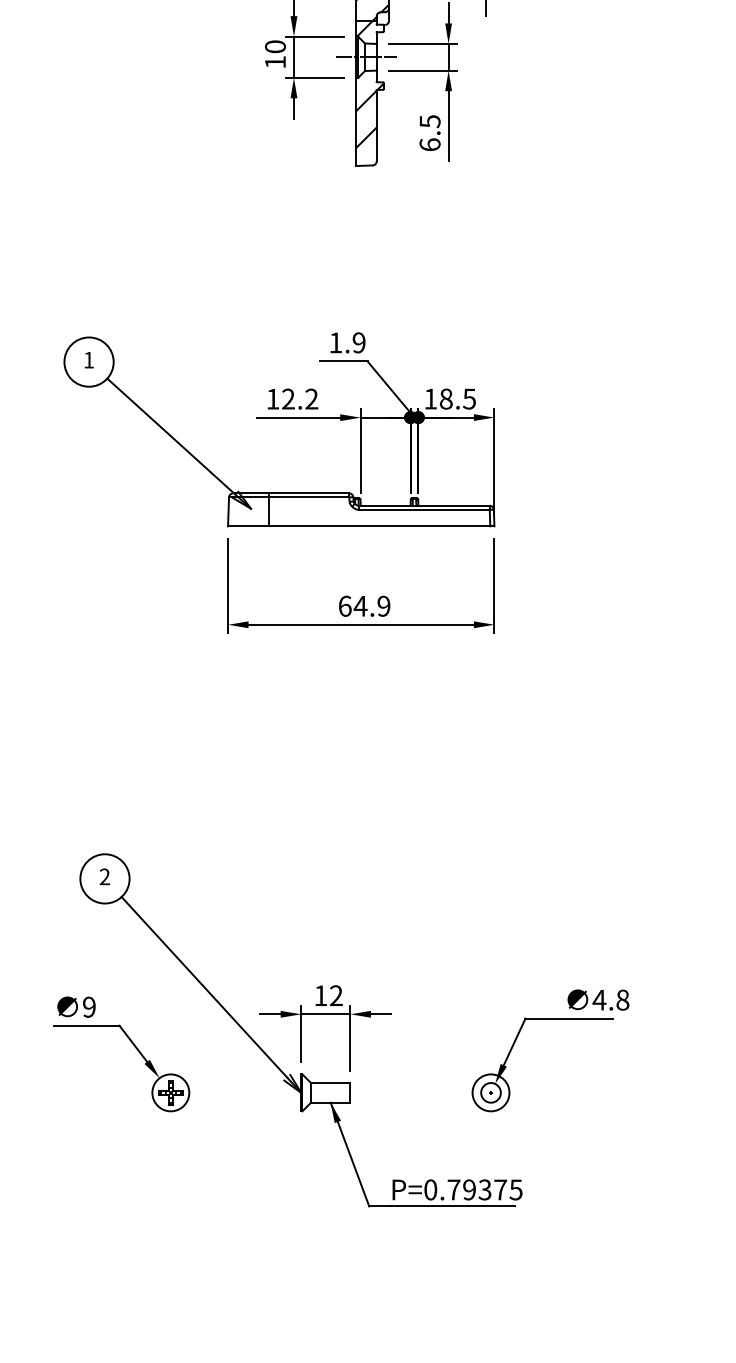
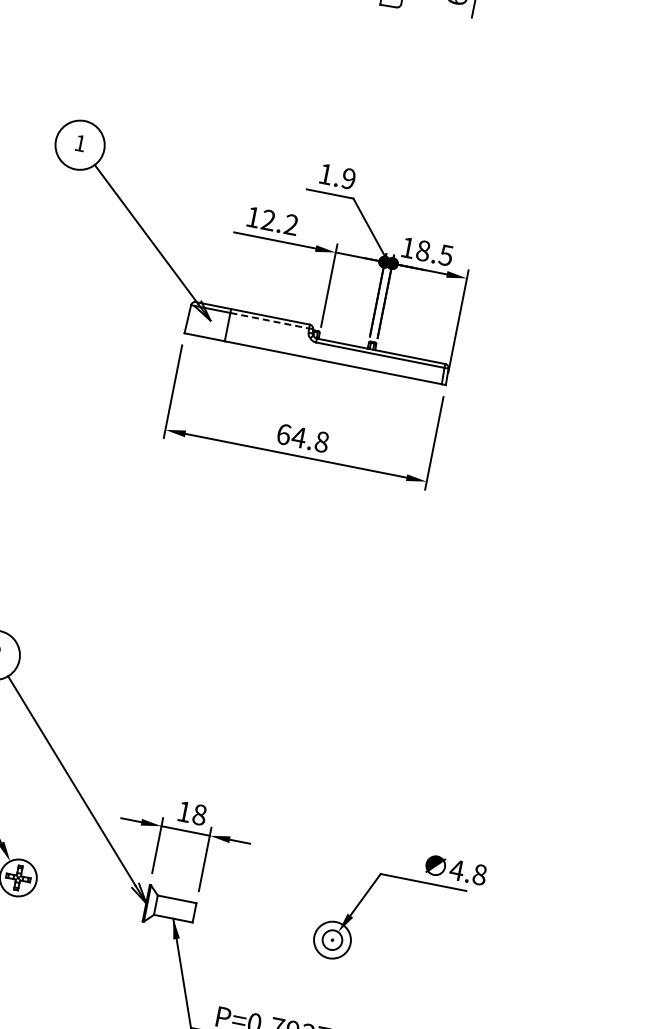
line: (309, 497) -> (270, 320), solid -> dashed
text: (383, 605) -> (321, 441), 64.9 -> 64.8
text: (336, 995) -> (199, 814), 12 -> 18

